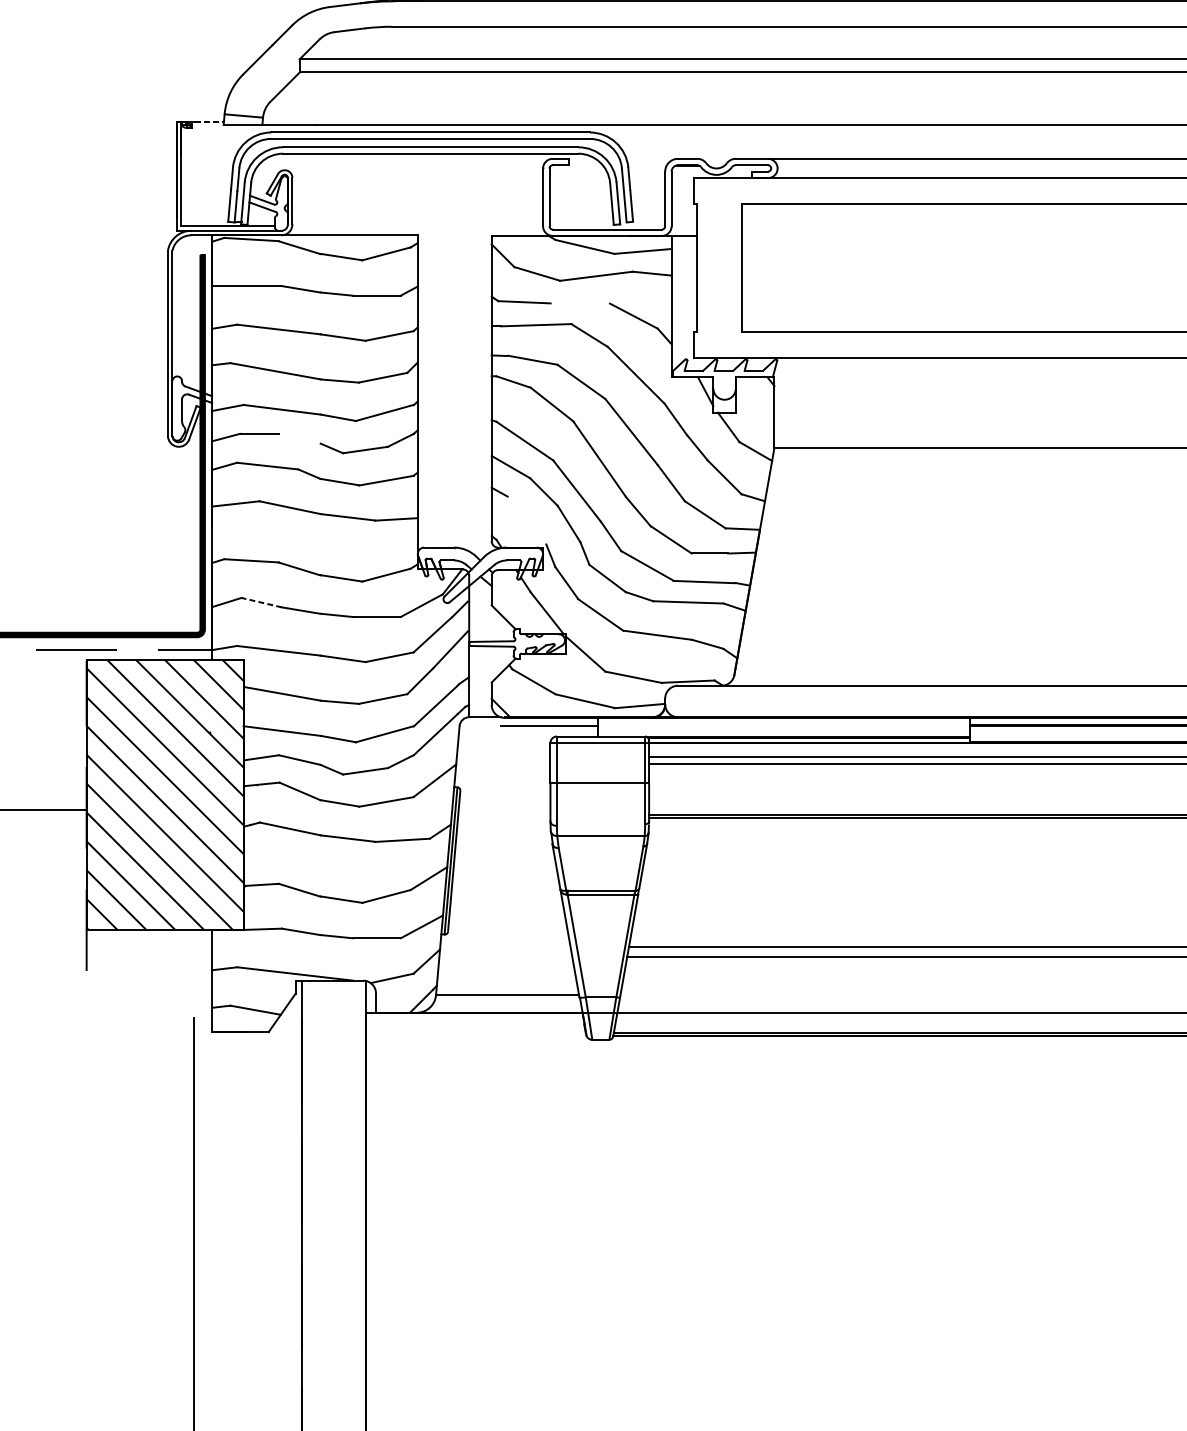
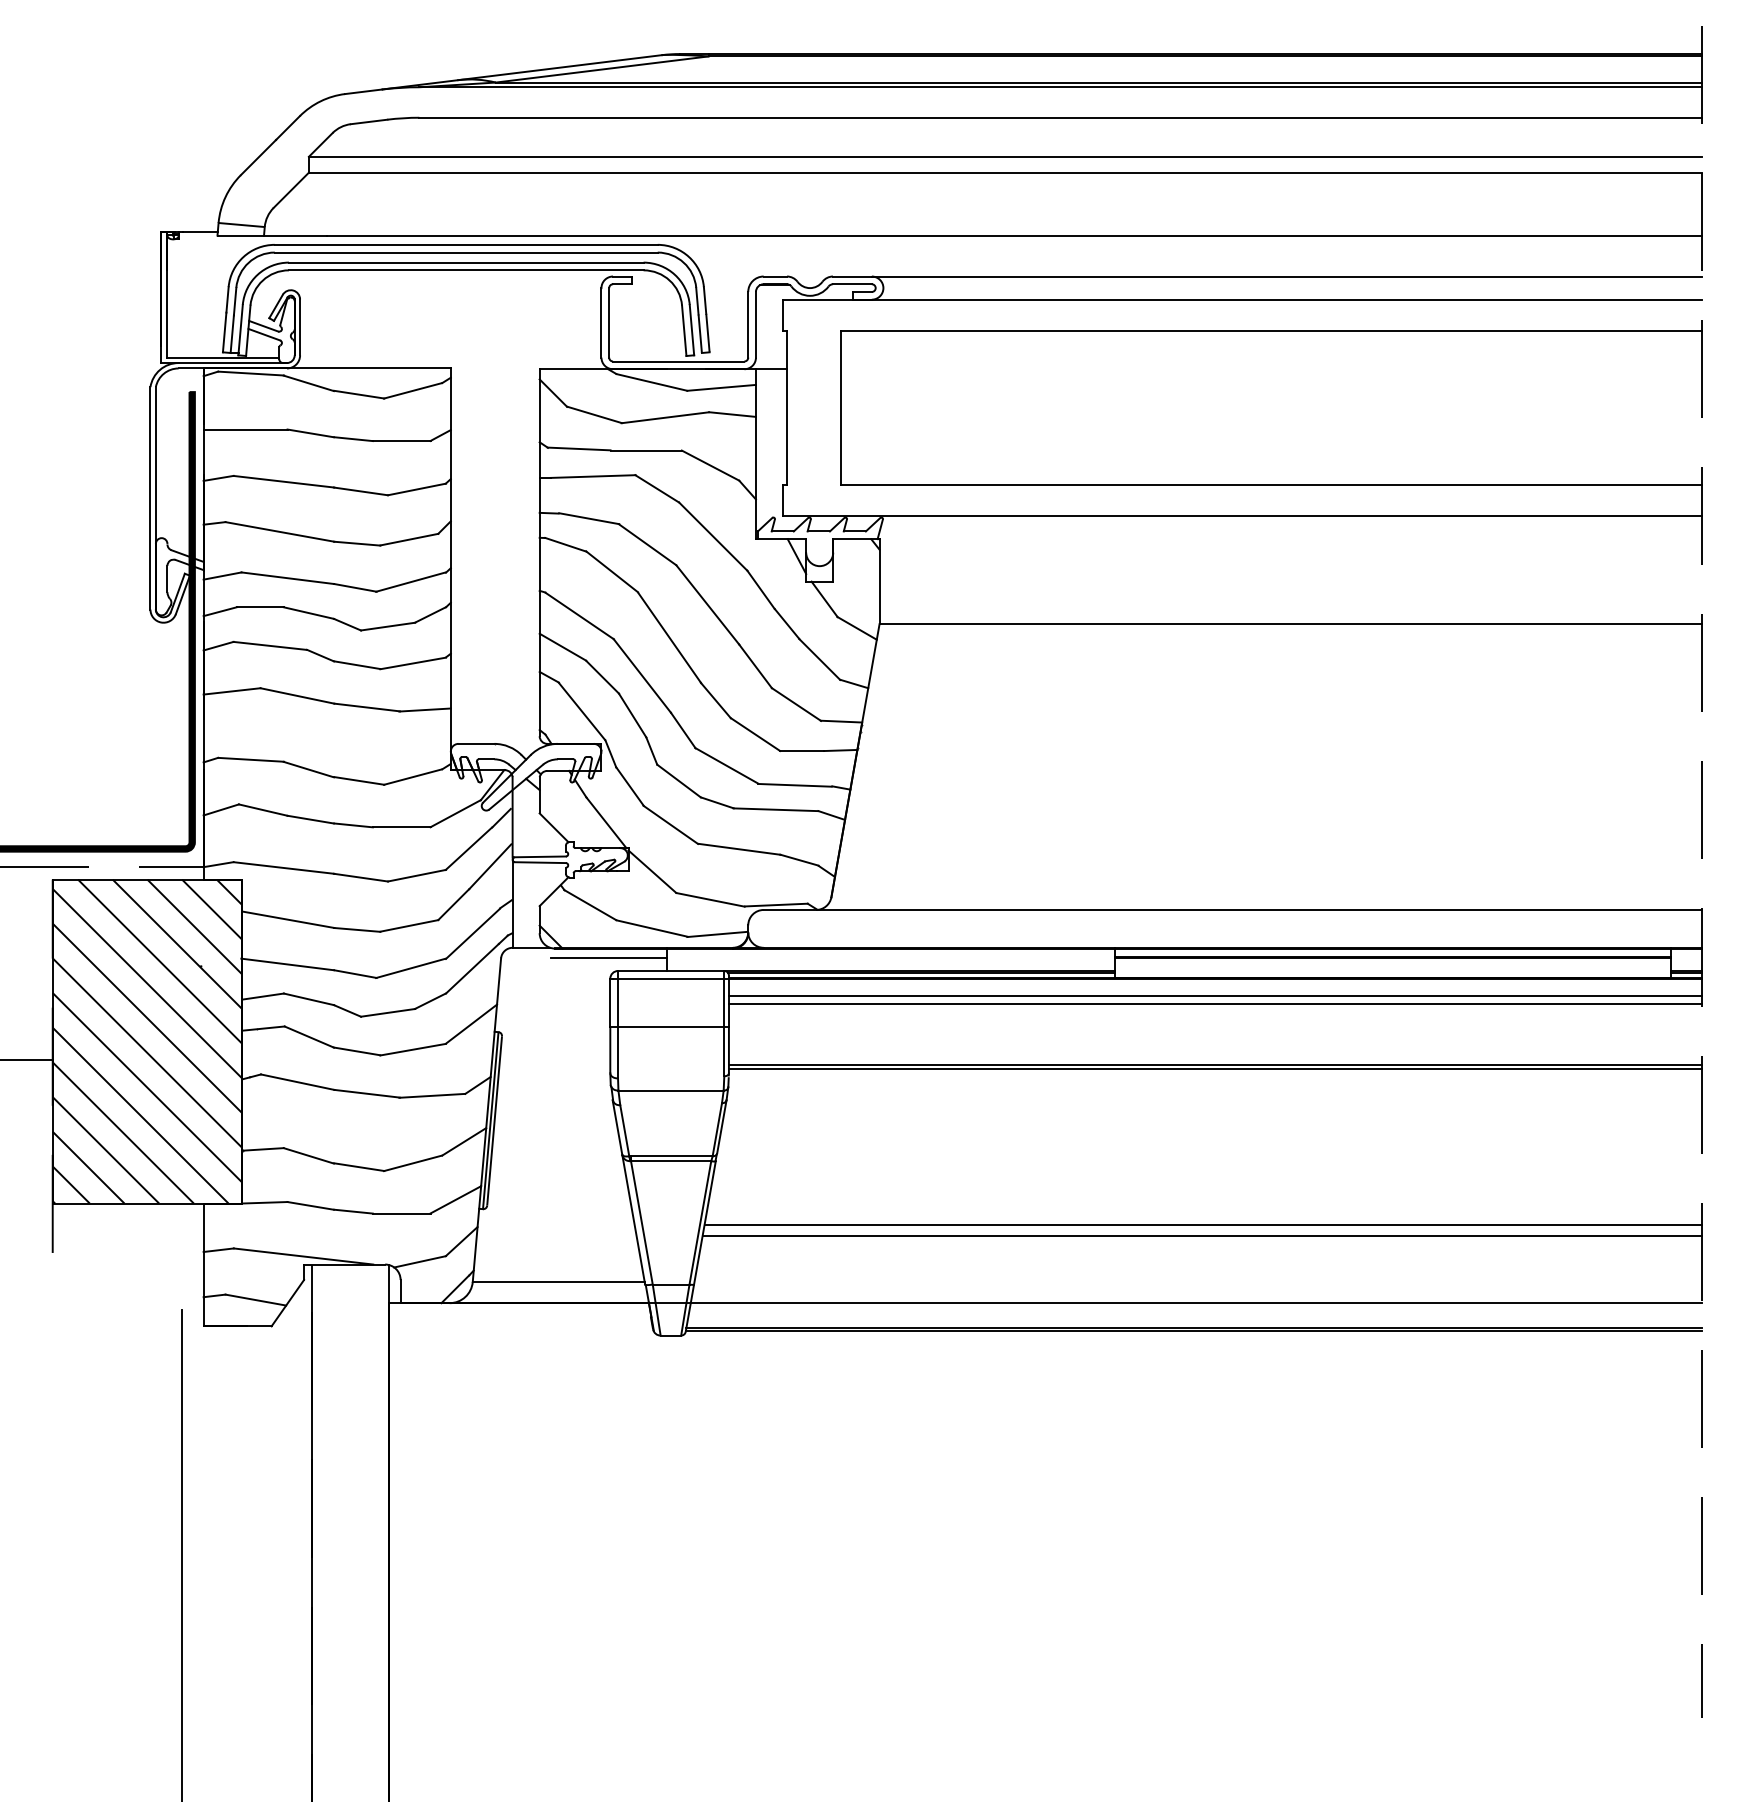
line: (209, 121) -> (200, 231), dashed -> solid
line: (579, 303) -> (645, 450), added
line: (299, 438) -> (308, 612), added
line: (526, 520) -> (581, 711), added
line: (261, 602) -> (263, 810), dashed -> solid

